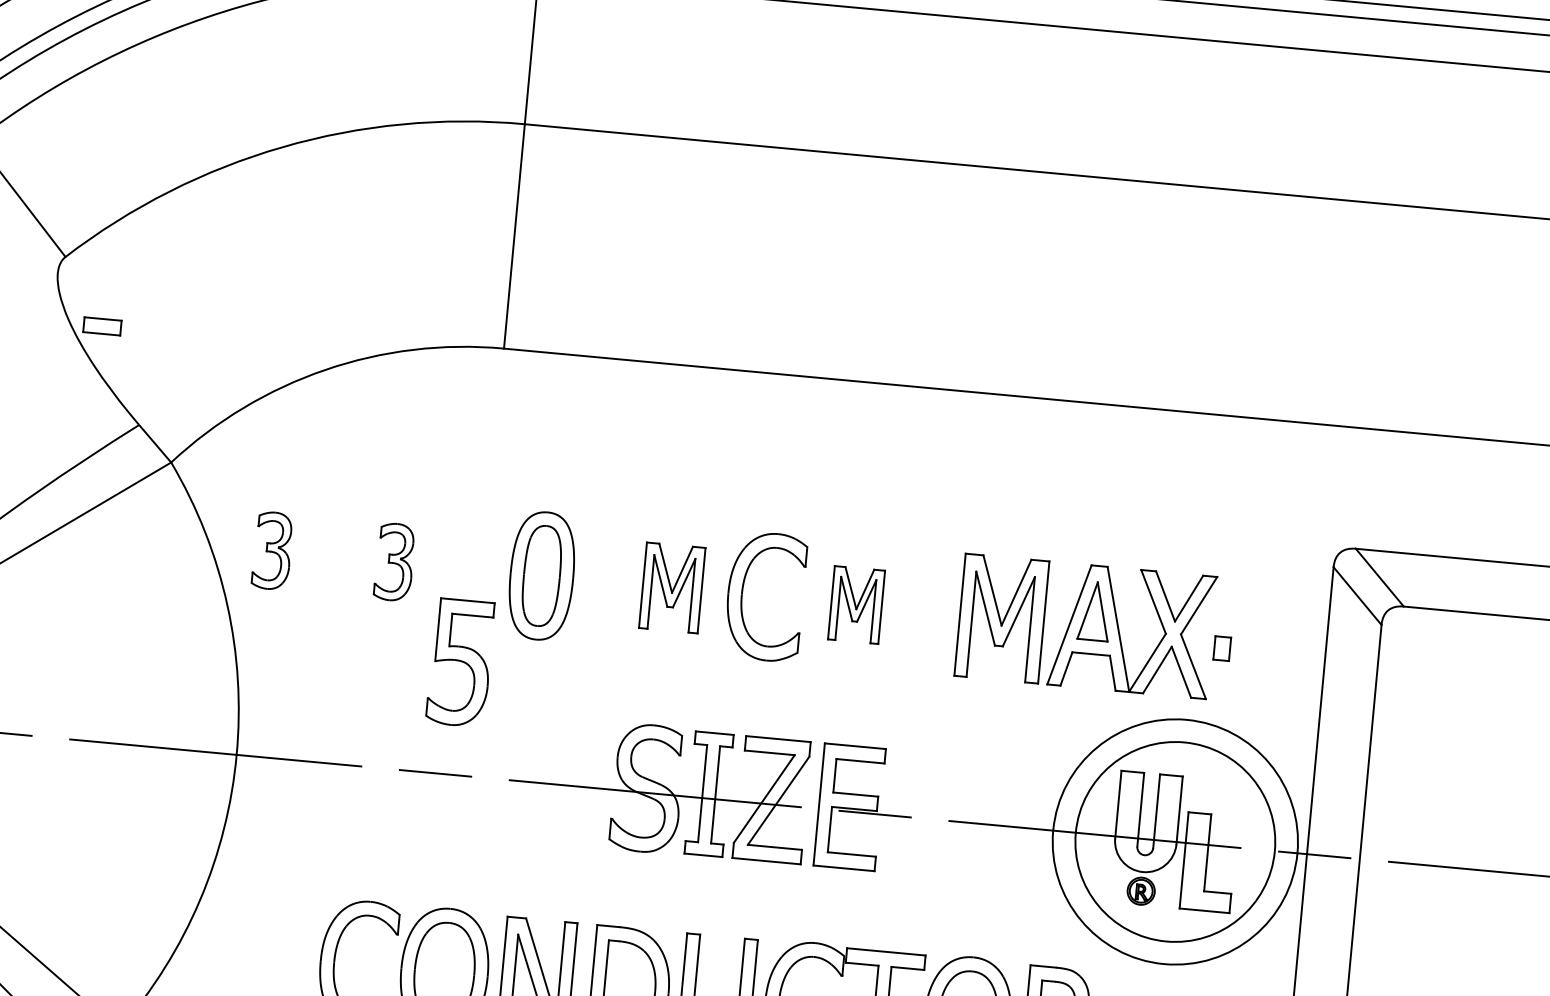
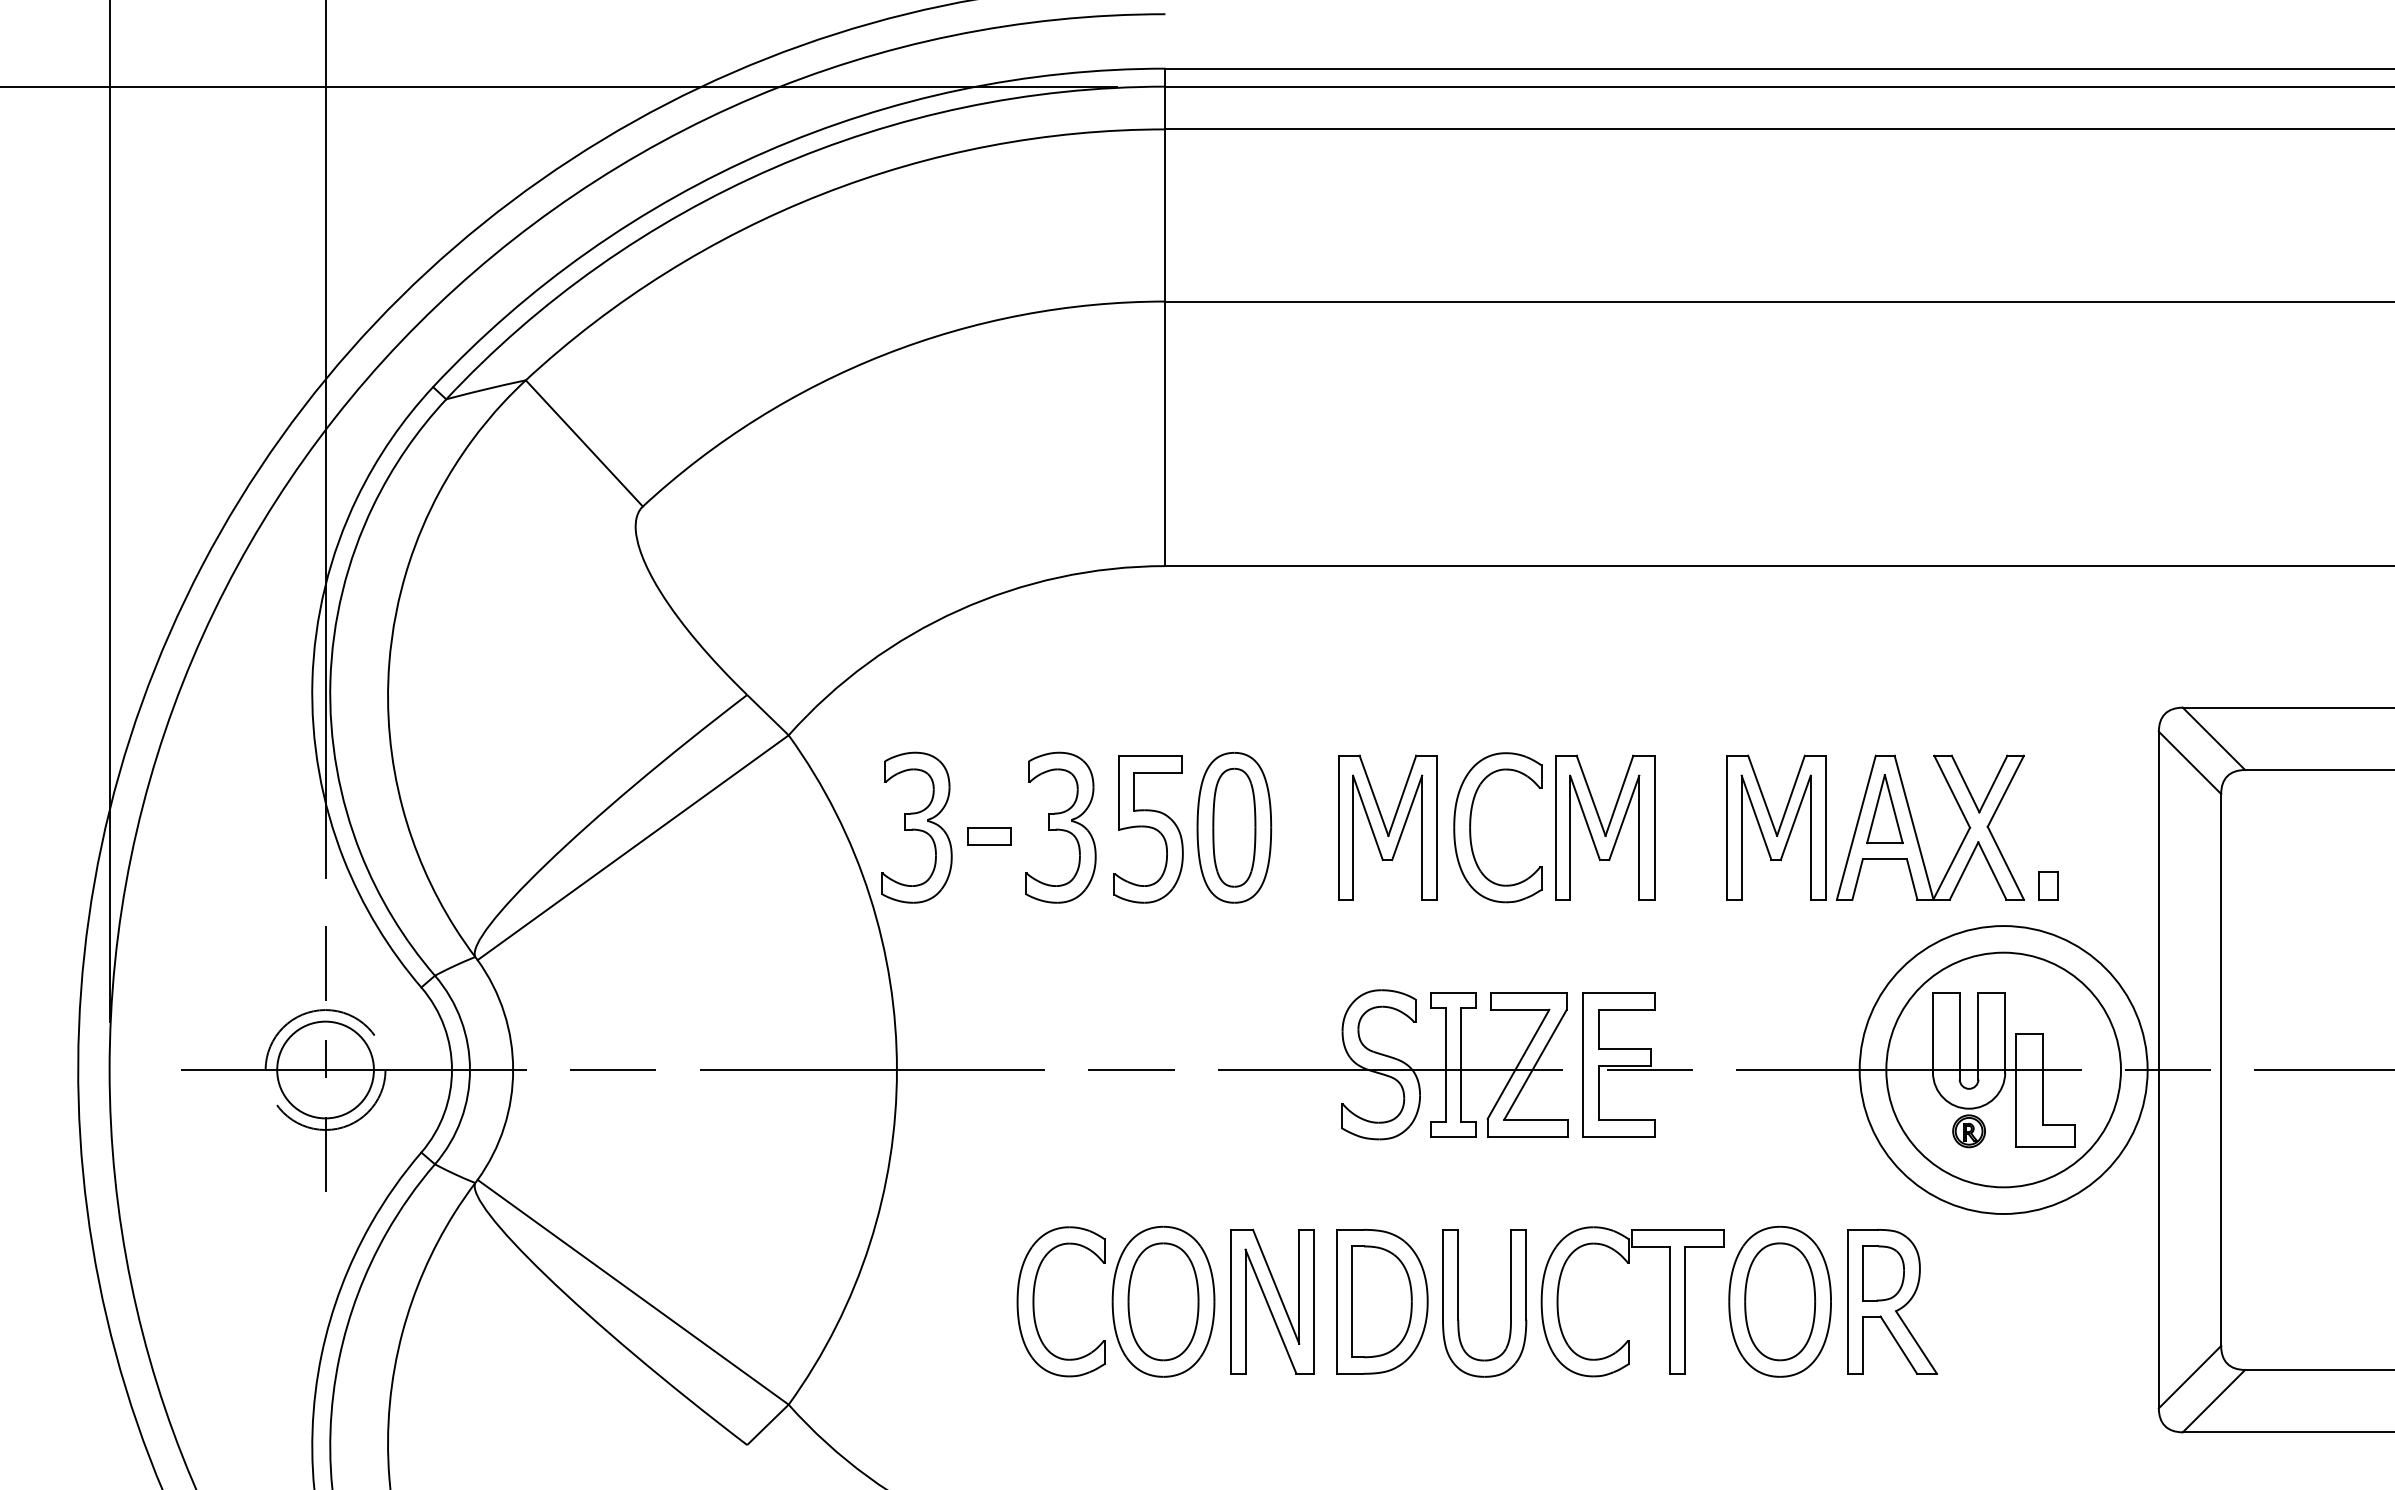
part: (102, 326) -> (989, 836), moved
part: (272, 550) -> (916, 827), size x1.67
part: (394, 562) -> (1060, 827), size x1.67
part: (671, 587) -> (1387, 827), size x1.43
part: (856, 604) -> (1605, 827), size x1.67
part: (1222, 648) -> (2048, 885), moved
part: (460, 663) -> (1148, 829), moved

